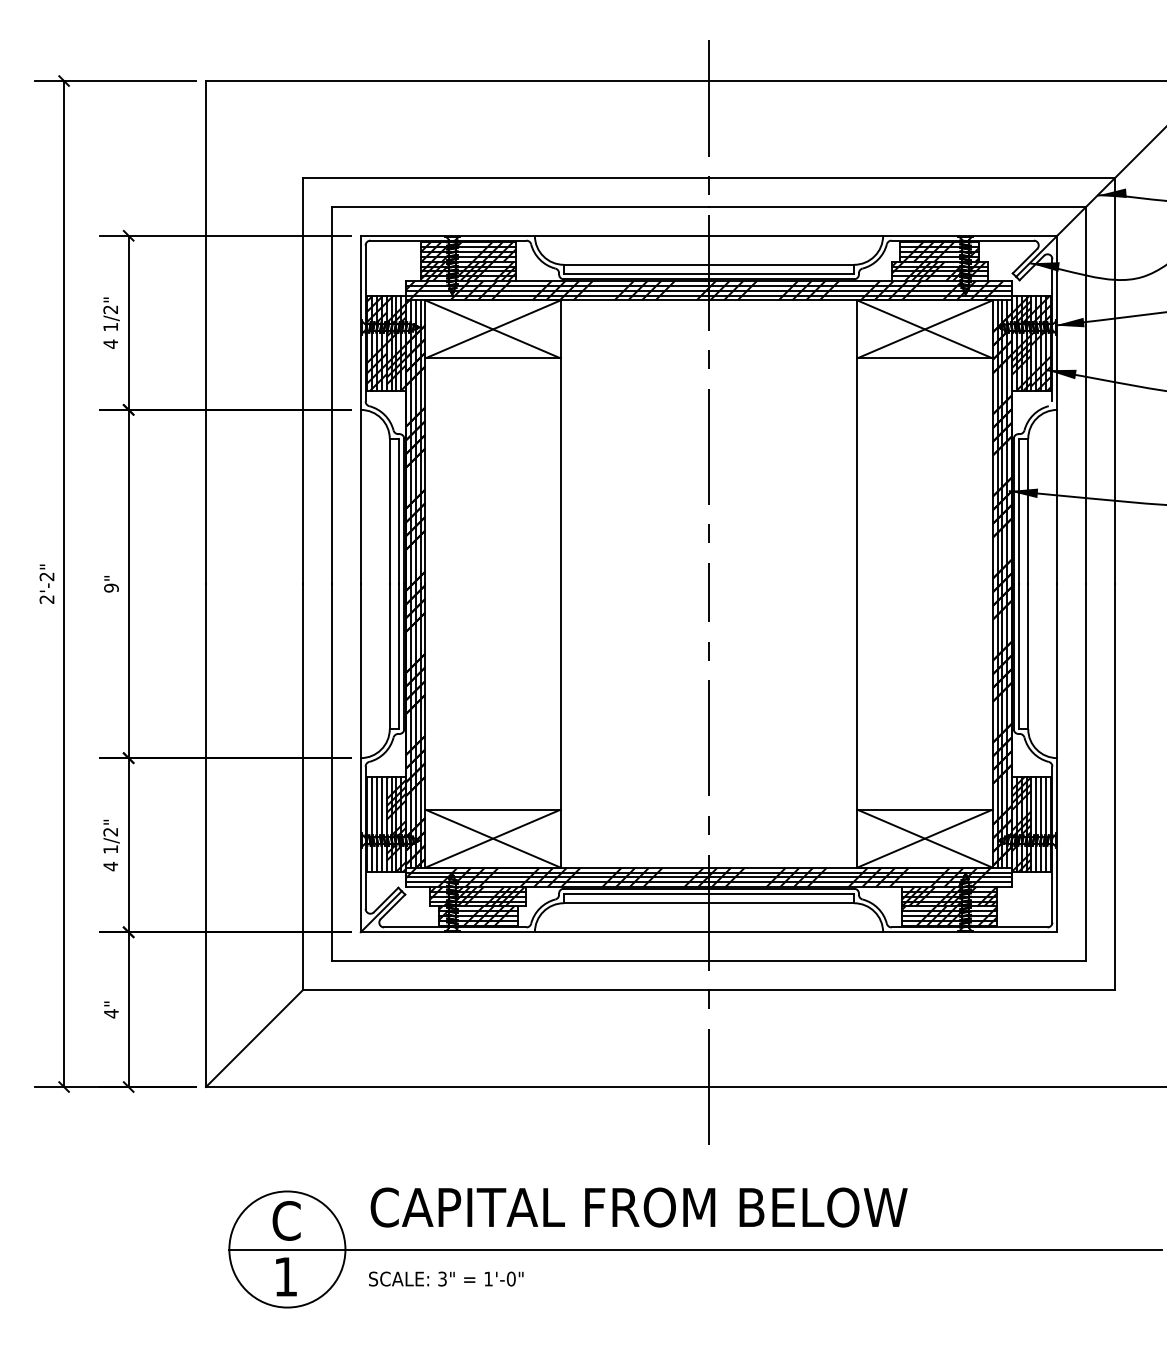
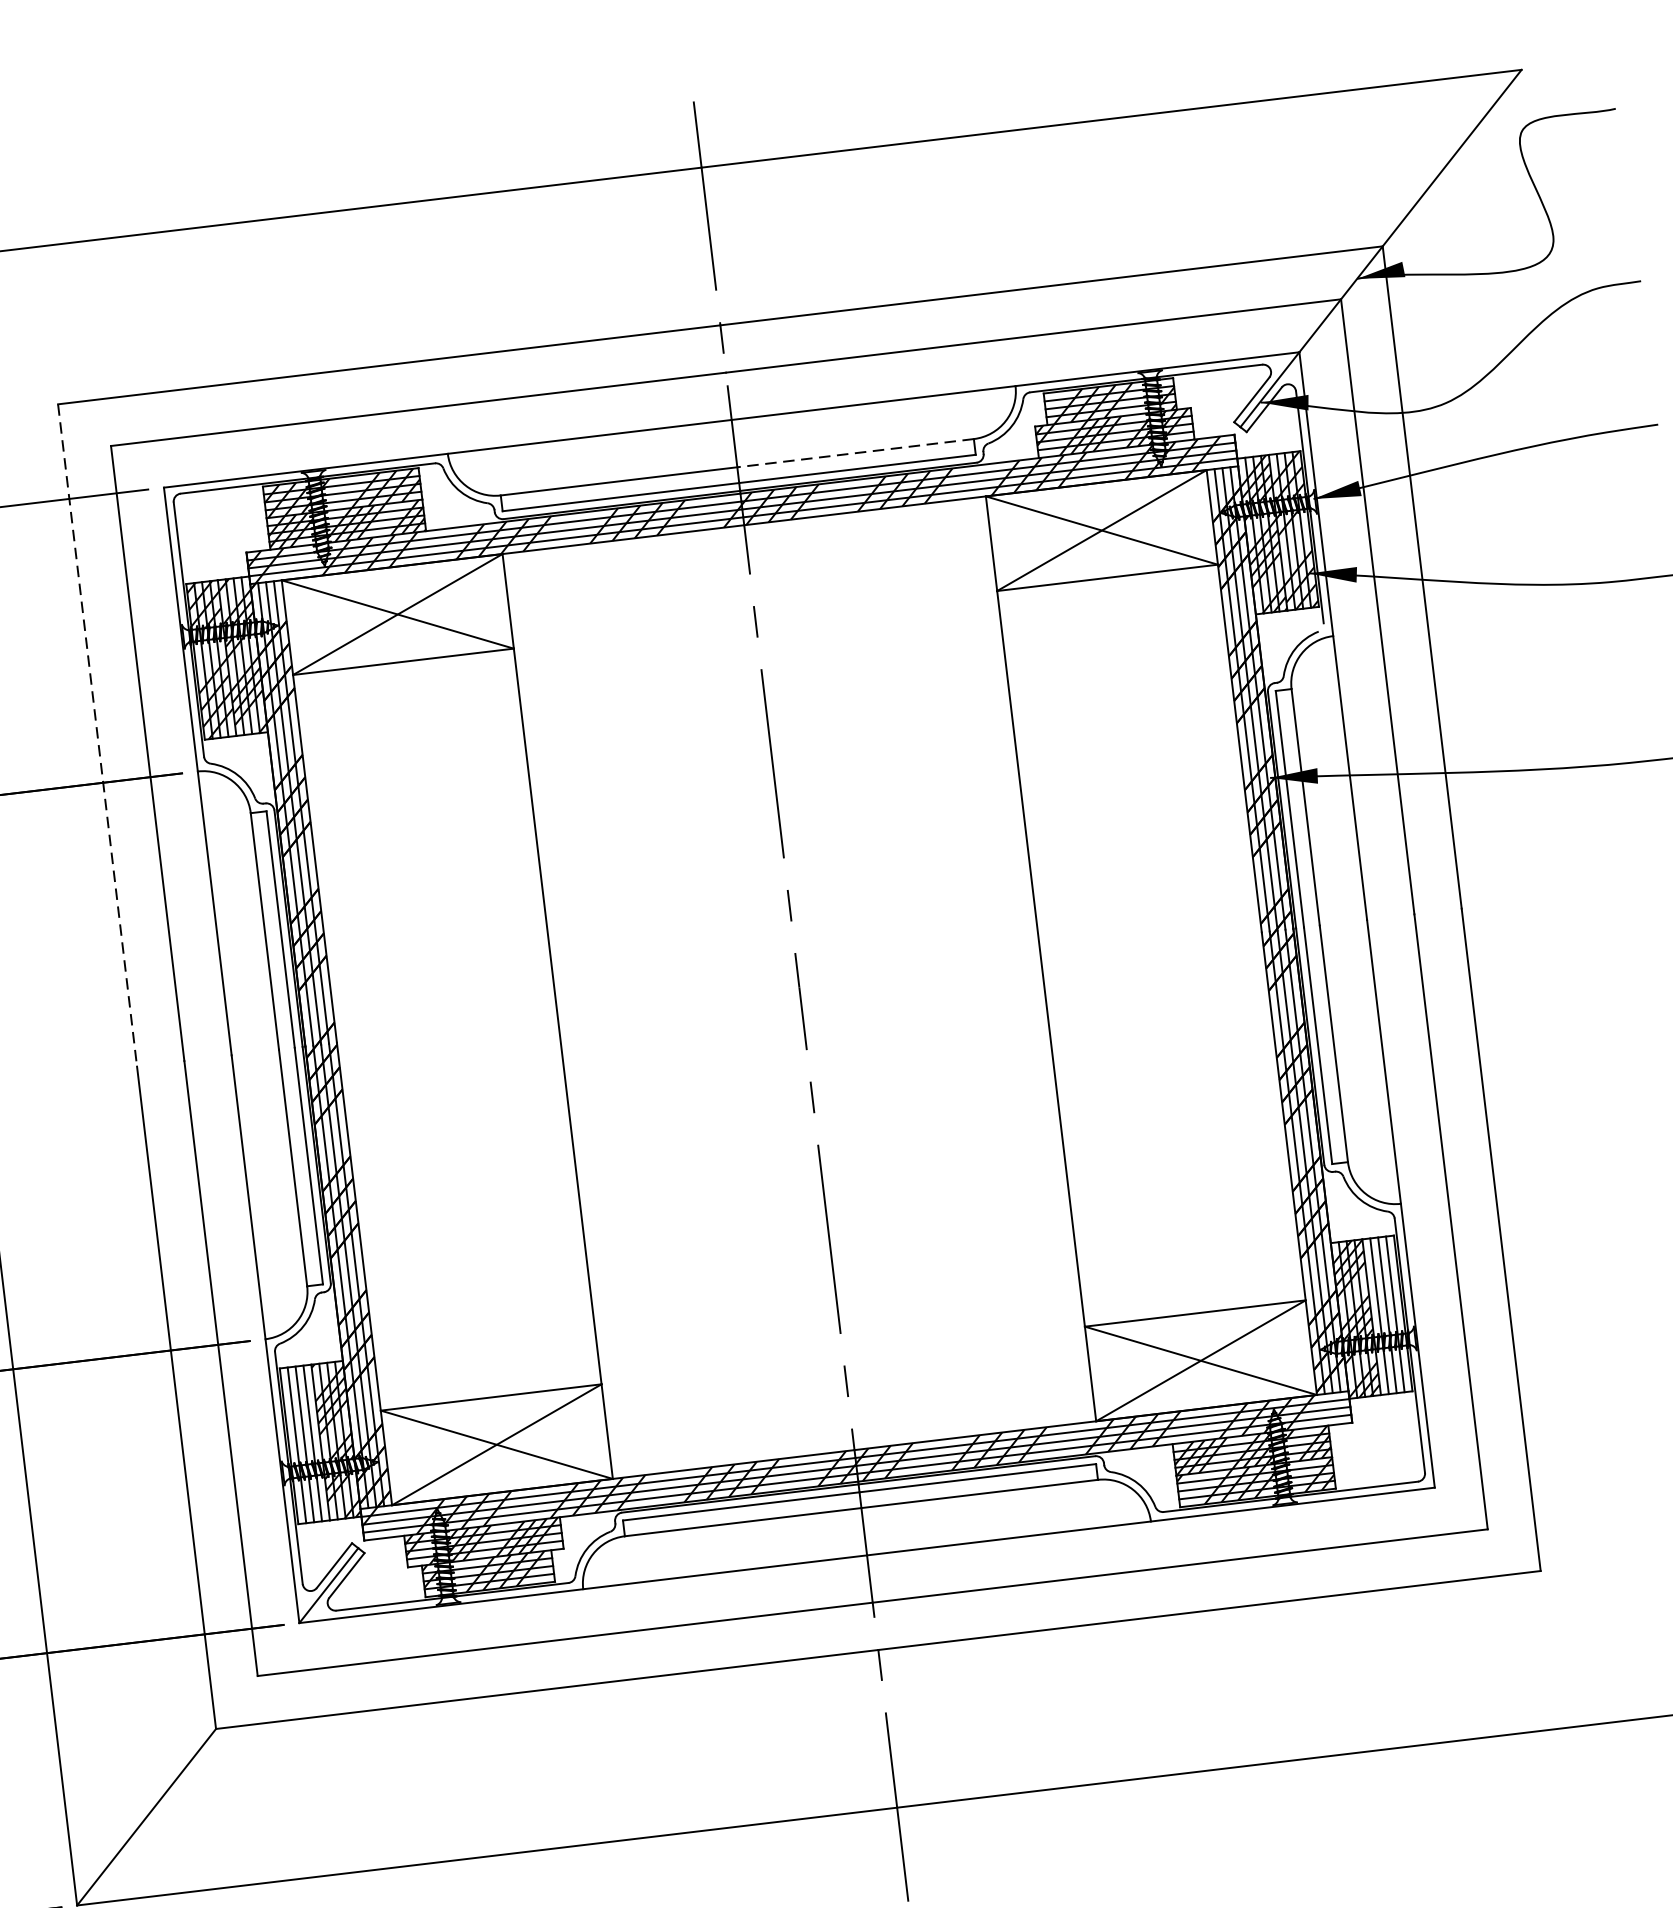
line: (781, 264) -> (855, 452), solid -> dashed
line: (302, 381) -> (97, 736), solid -> dashed

